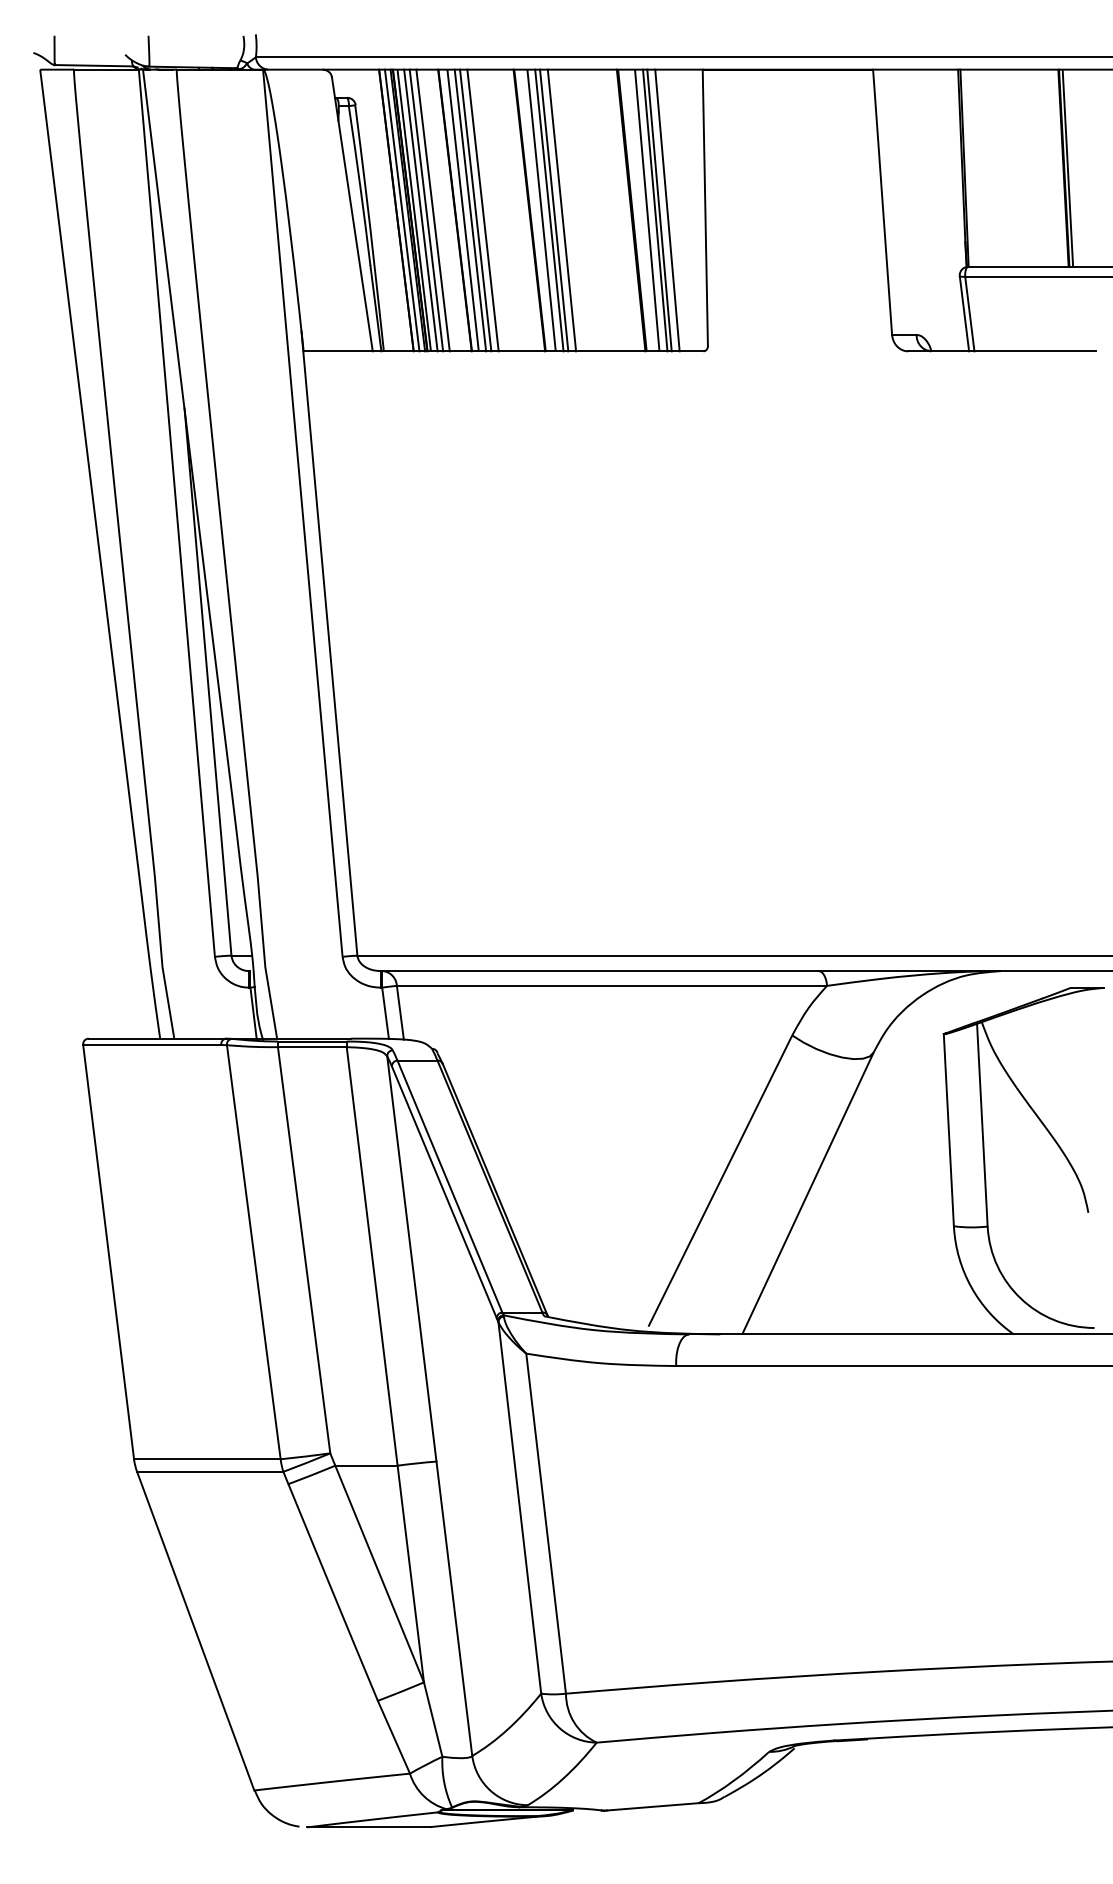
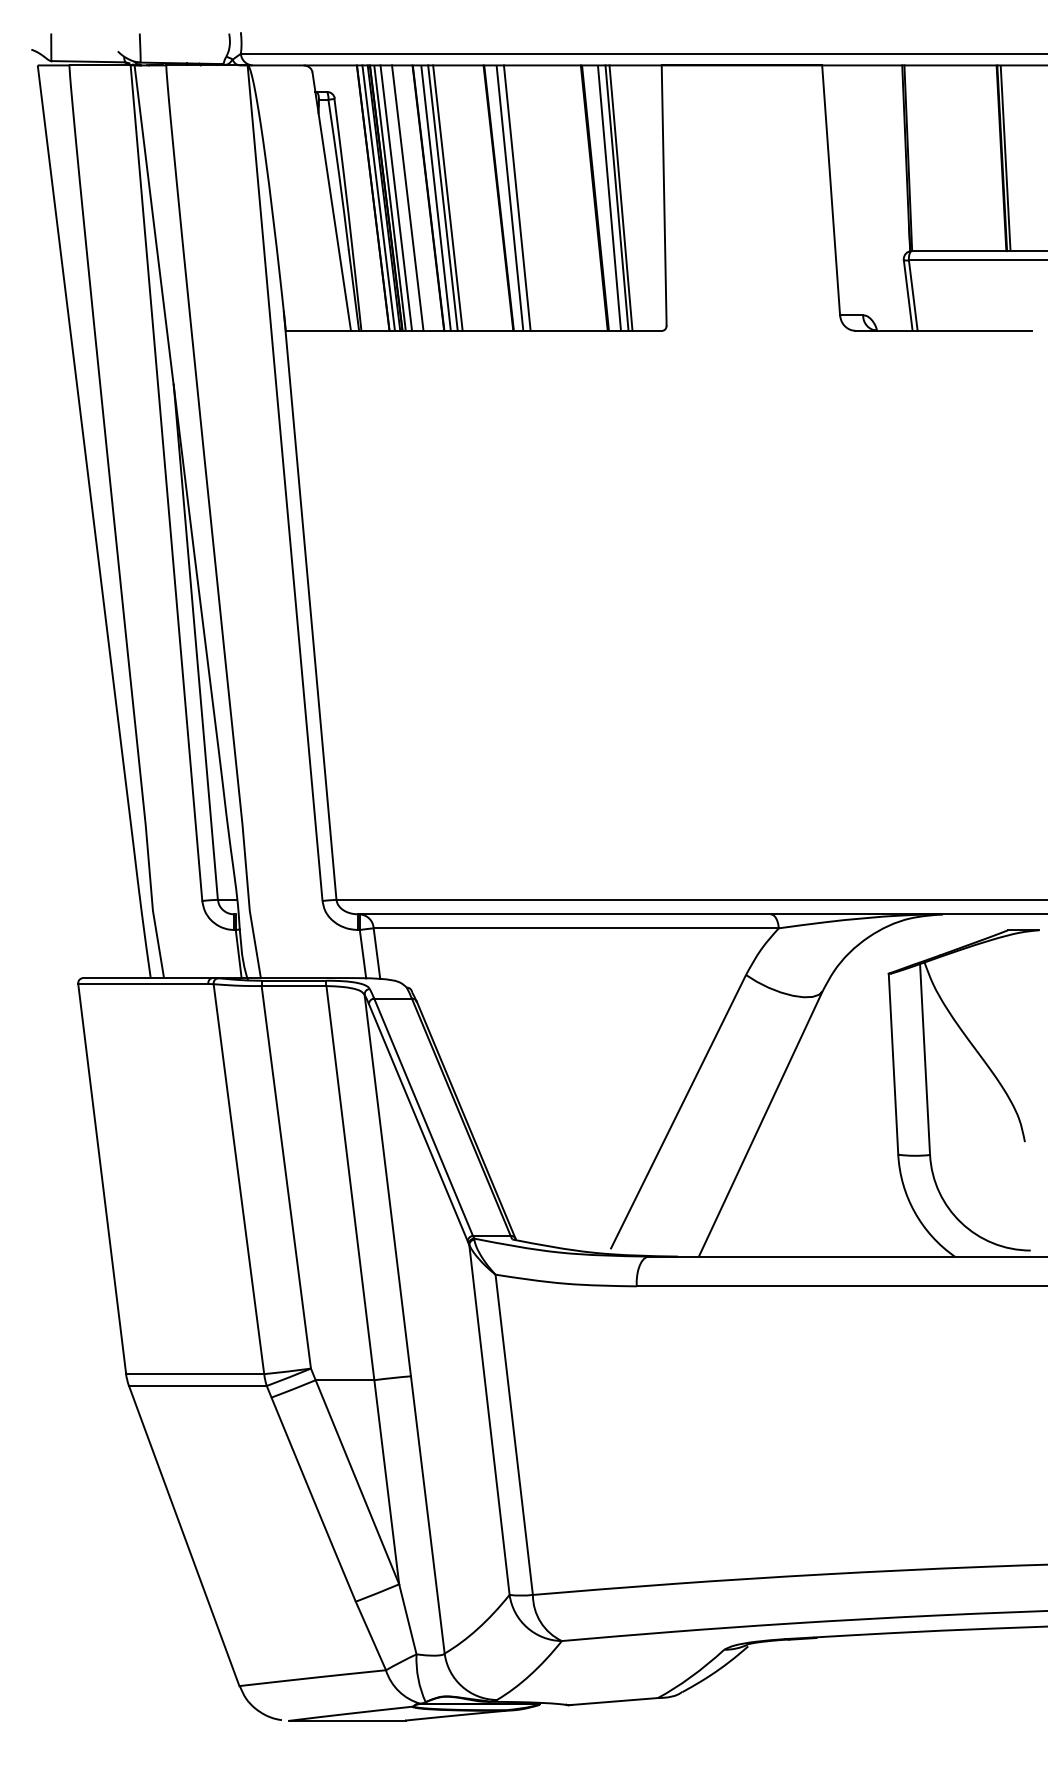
line: (426, 210) -> (401, 198), removed
line: (482, 210) -> (454, 198), removed
line: (554, 210) -> (522, 198), removed
line: (561, 210) -> (528, 198), removed
line: (667, 210) -> (628, 198), removed

